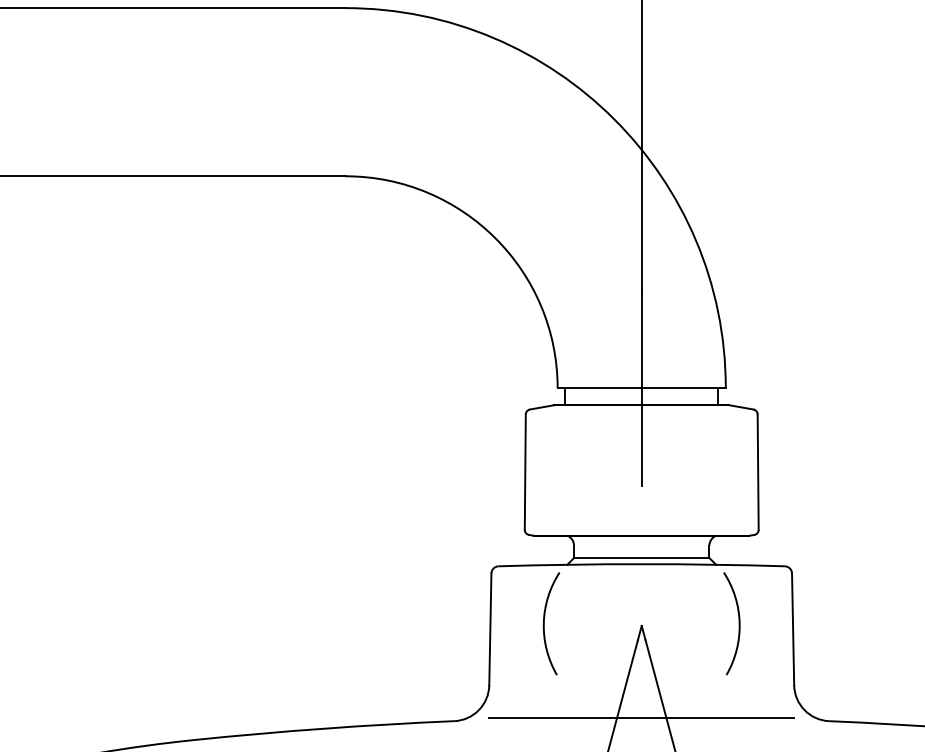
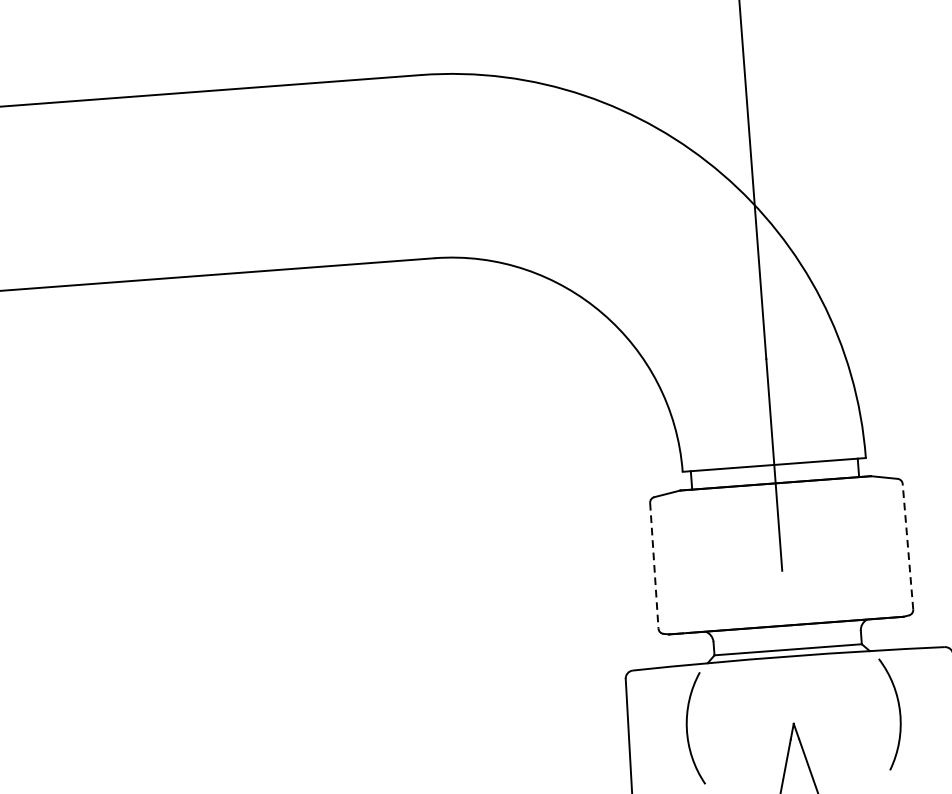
line: (525, 472) -> (654, 566), solid -> dashed
line: (758, 472) -> (908, 547), solid -> dashed

